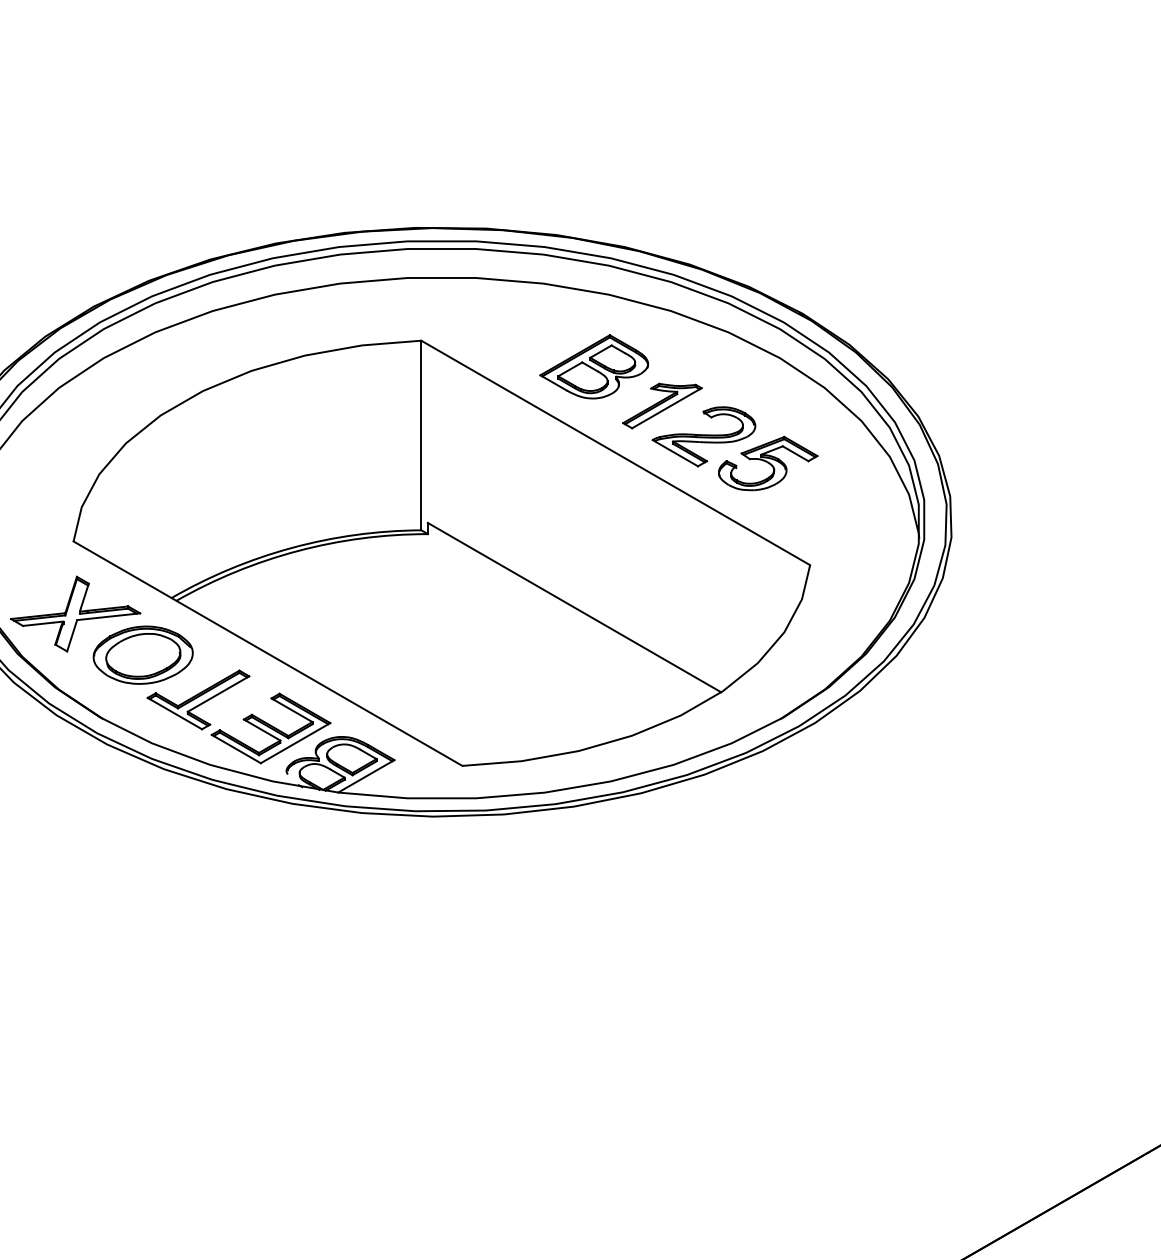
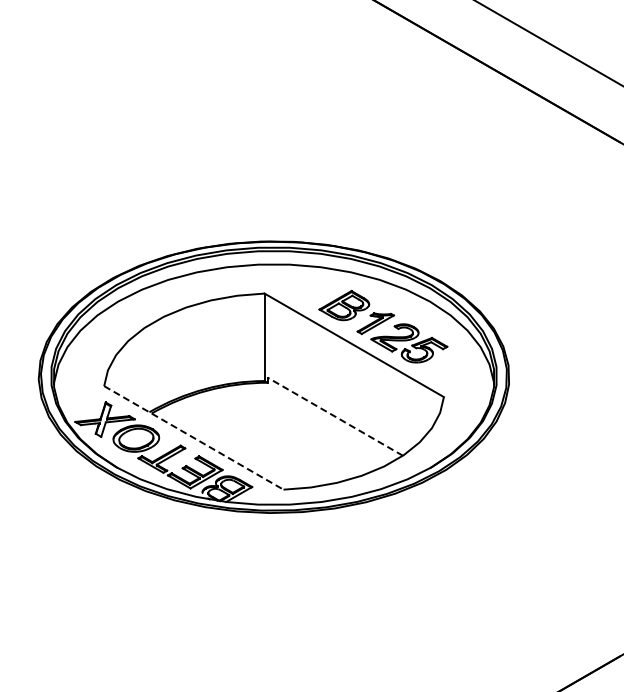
line: (572, 607) -> (334, 416), solid -> dashed
line: (267, 652) -> (193, 437), solid -> dashed

